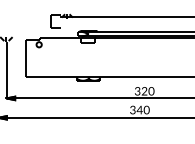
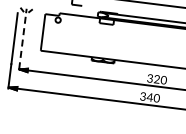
line: (6, 70) -> (22, 41), solid -> dashed

